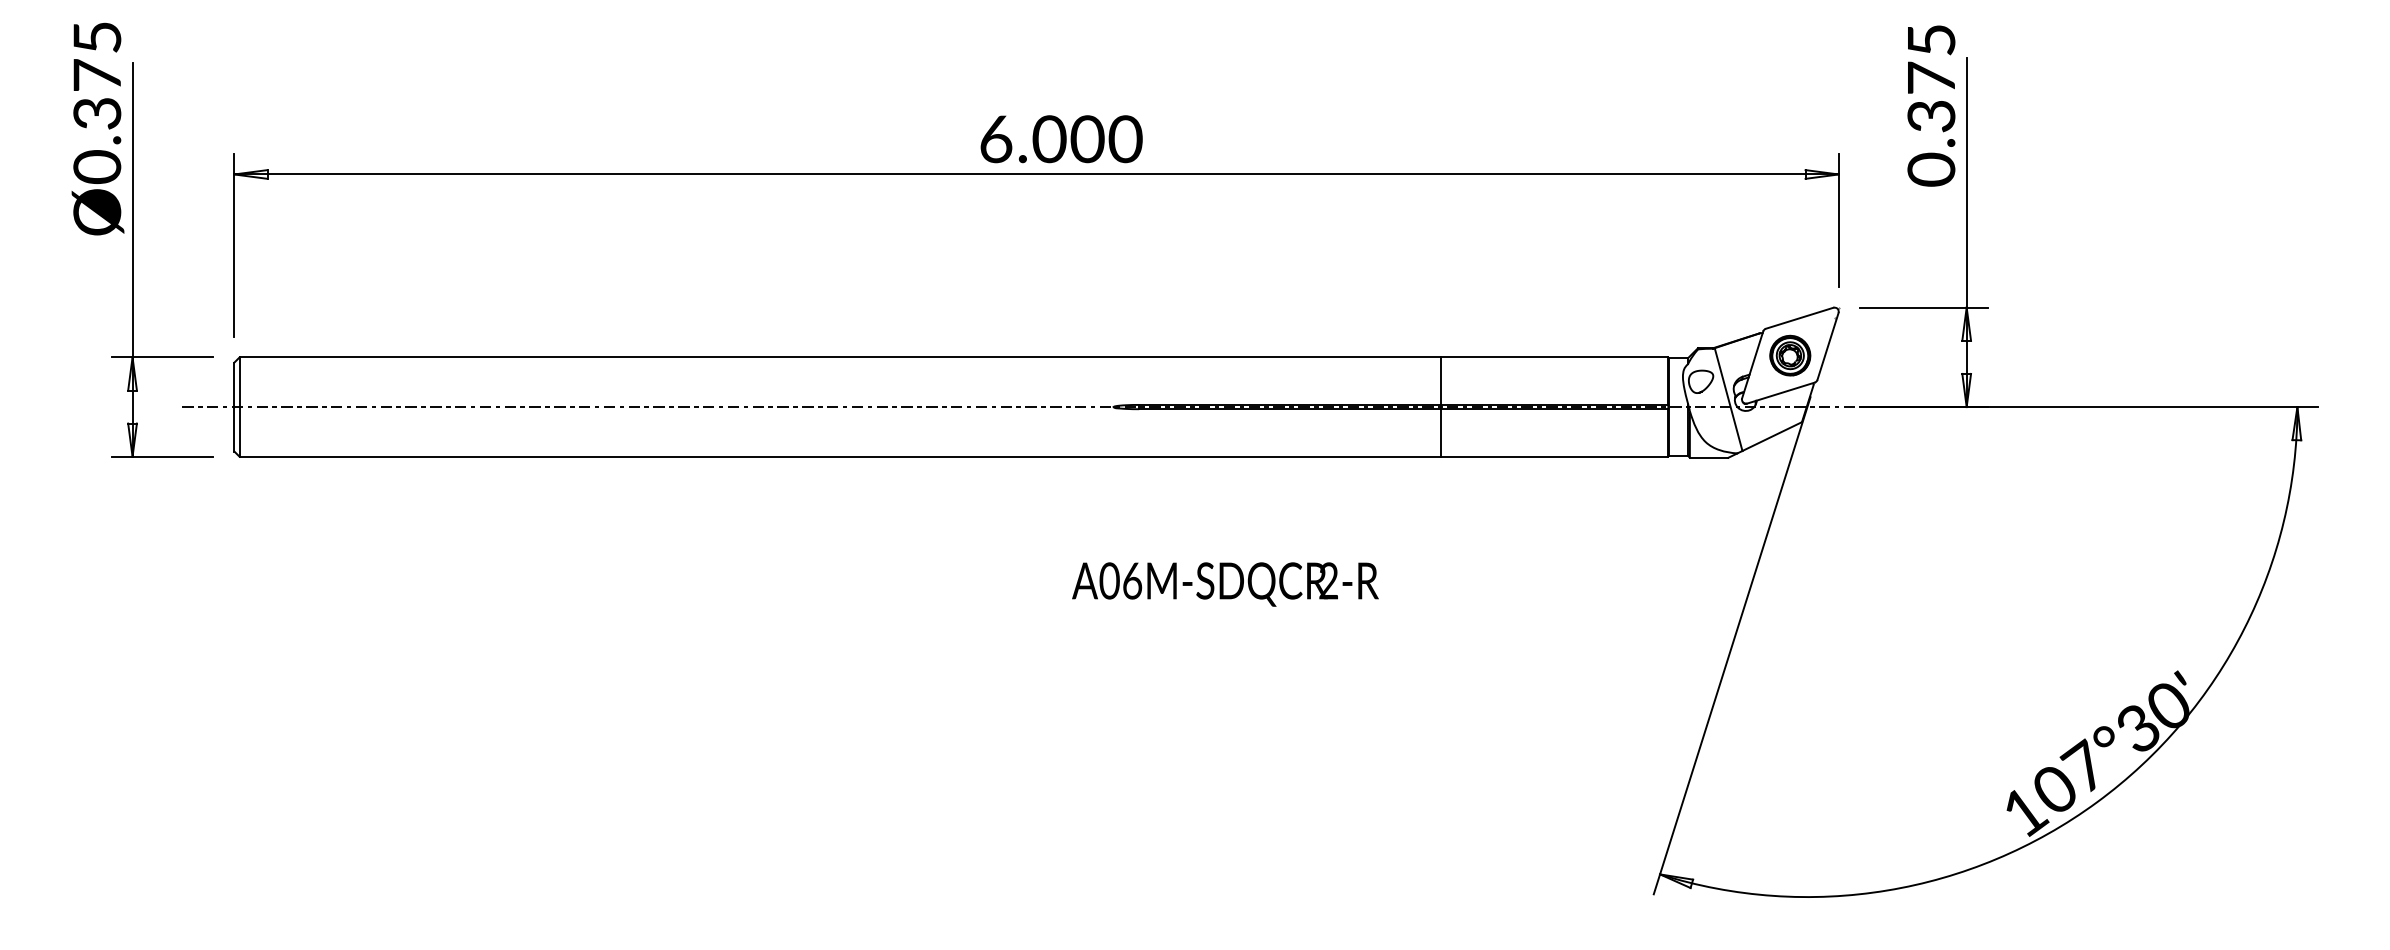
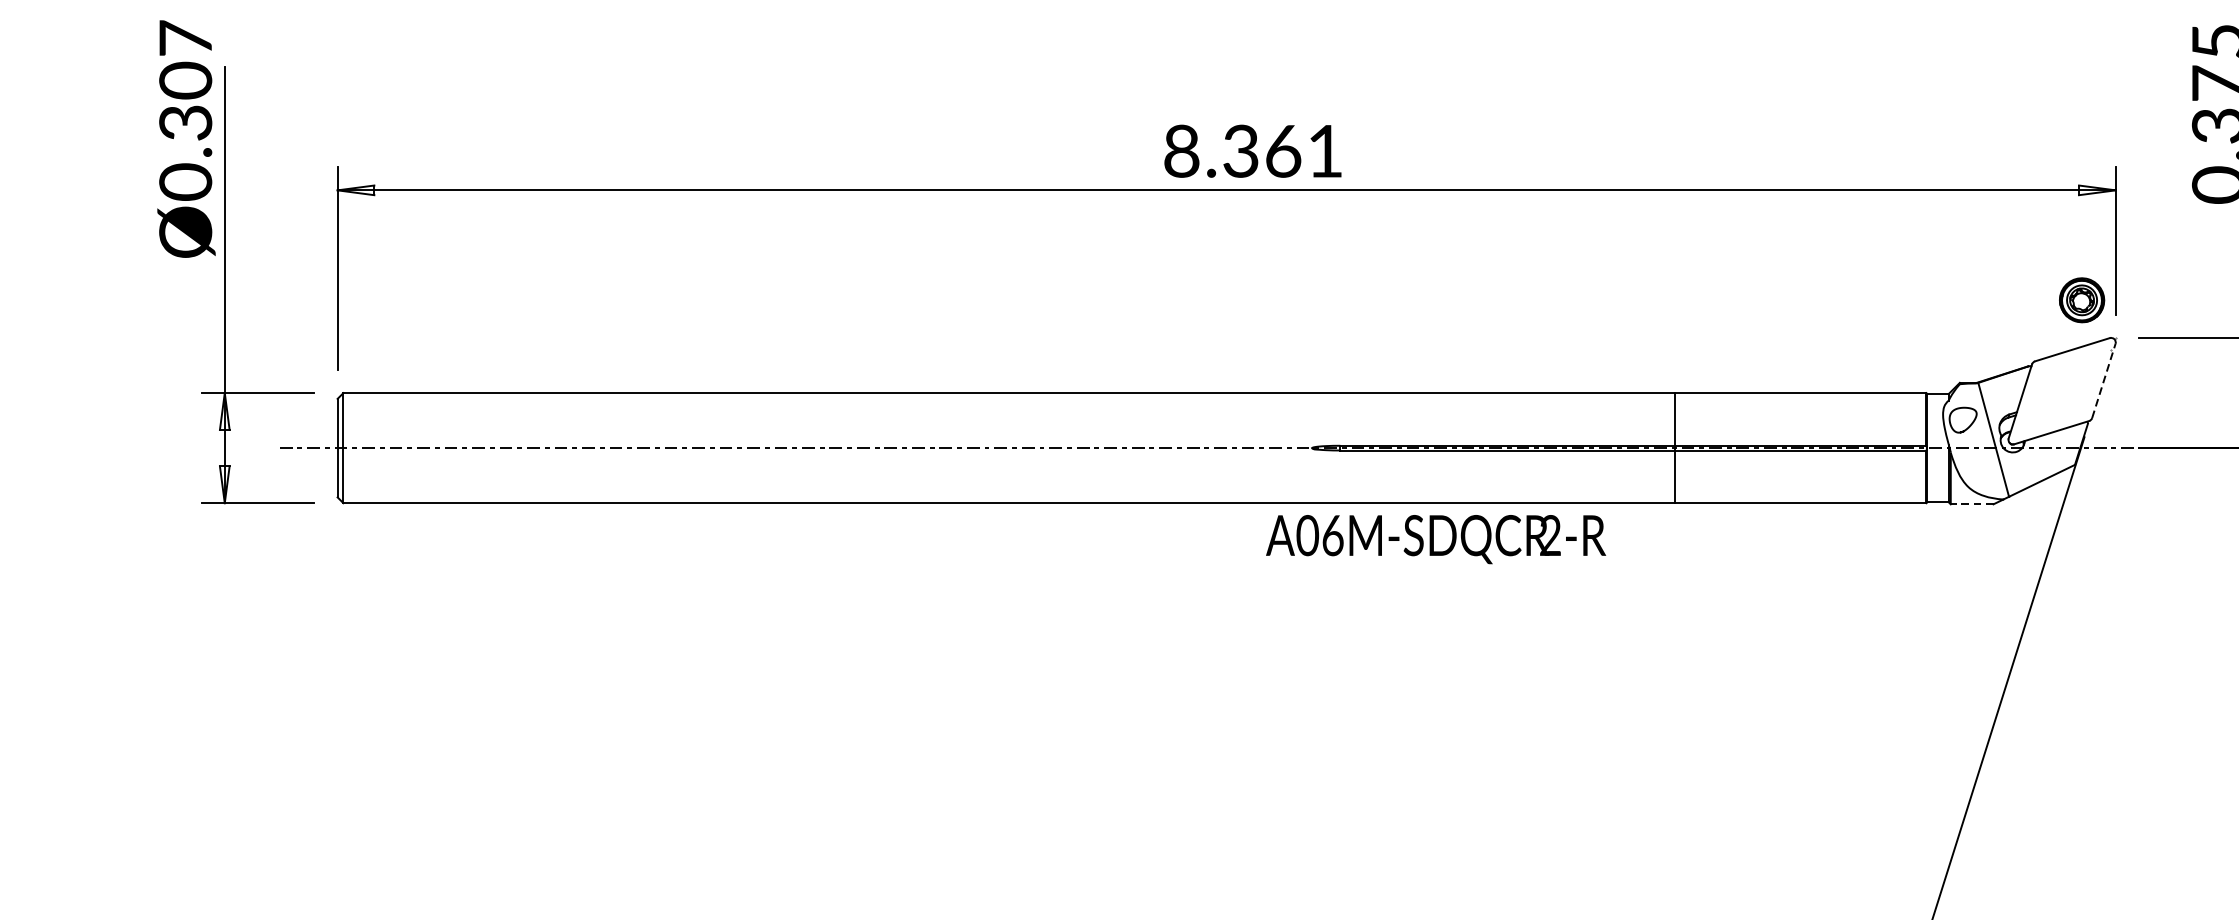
text: (97, 56) -> (185, 59), Ø0.375 -> Ø0.307
text: (1061, 139) -> (1254, 151), 6.000 -> 8.361
line: (1828, 345) -> (2104, 379), solid -> dashed
part: (1790, 355) -> (2082, 300), moved
line: (1708, 457) -> (1971, 504), solid -> dashed
text: (1225, 584) -> (1436, 539), moved

